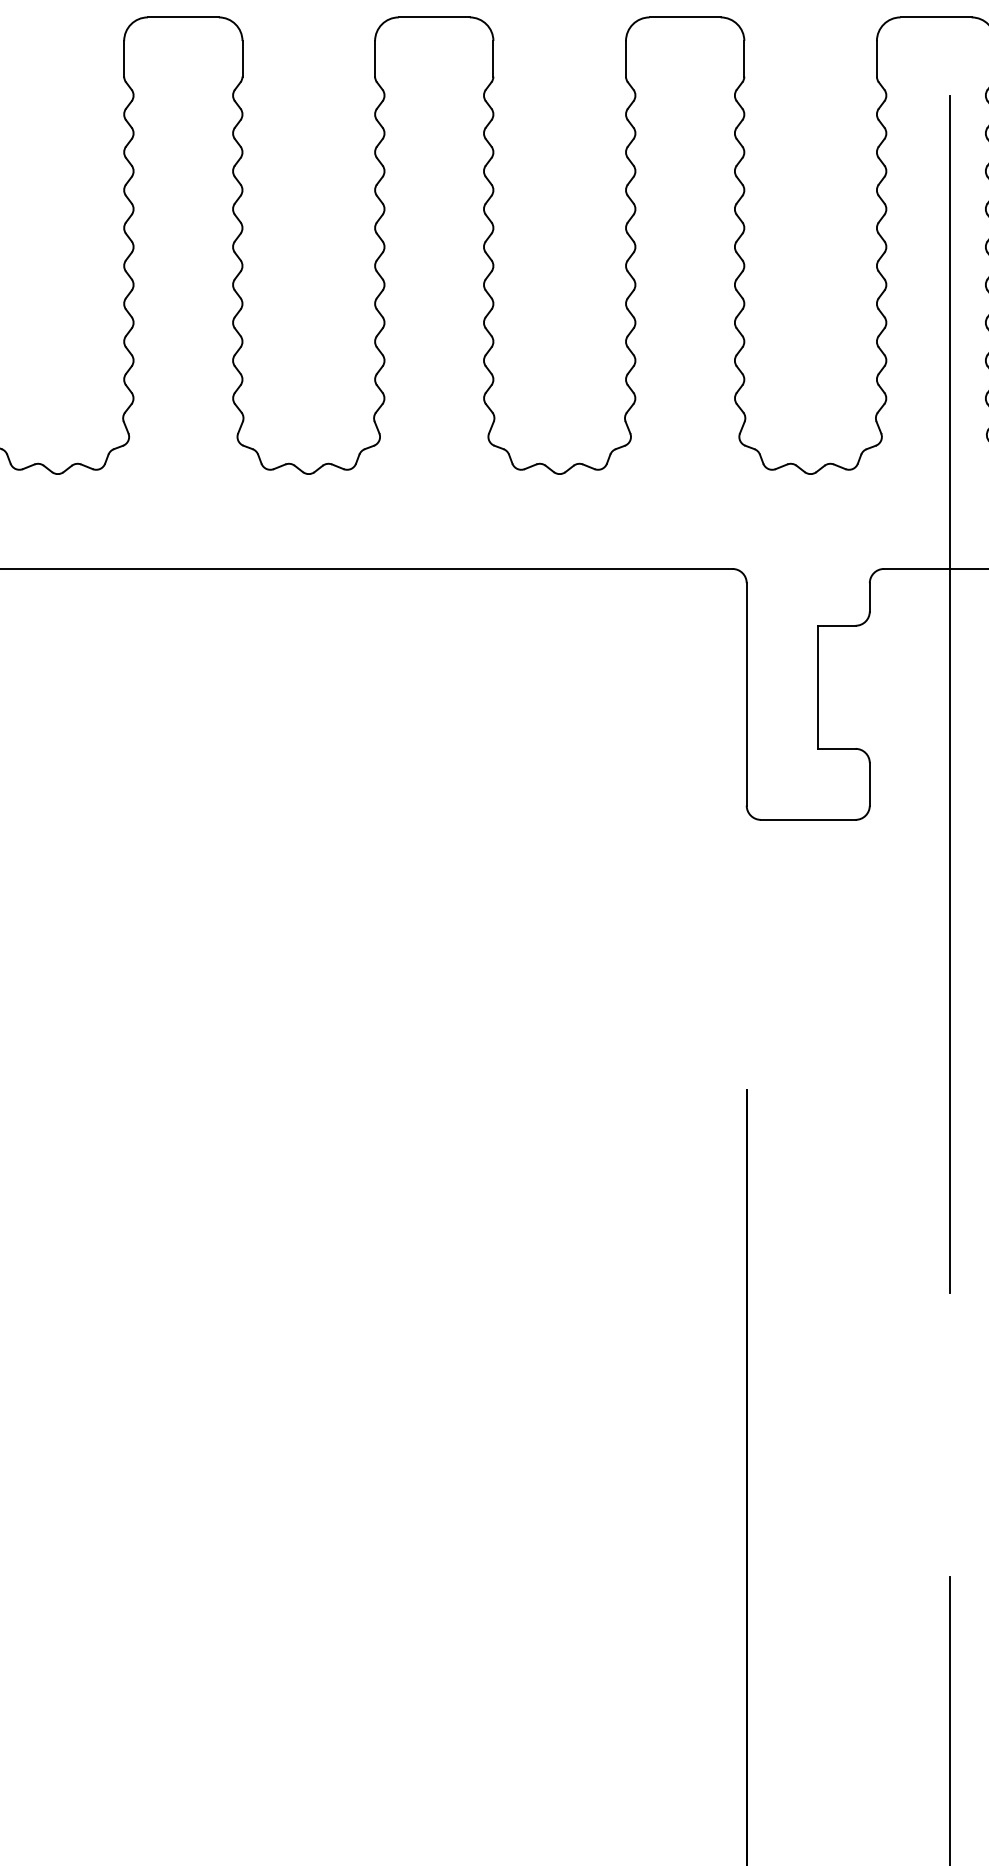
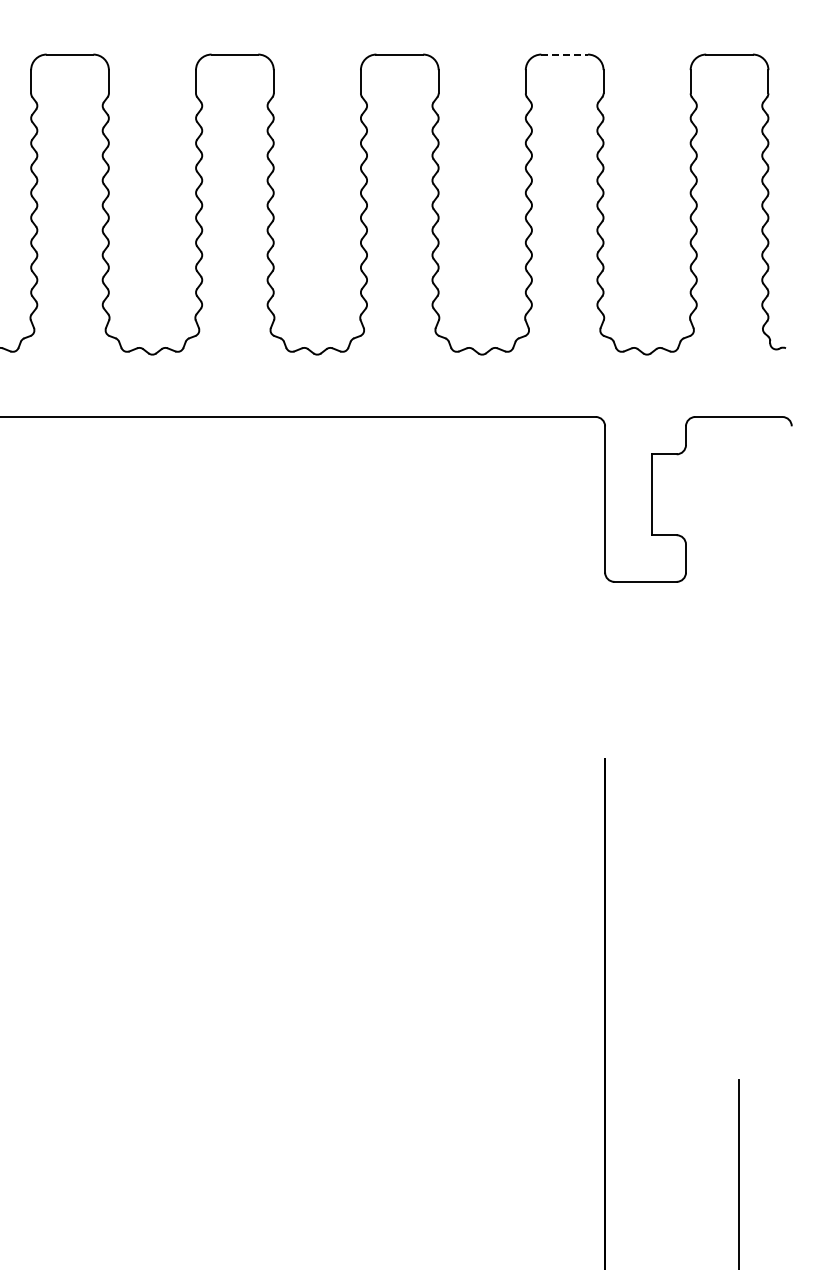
line: (686, 17) -> (565, 54), solid -> dashed
line: (949, 692) -> (738, 498), removed

